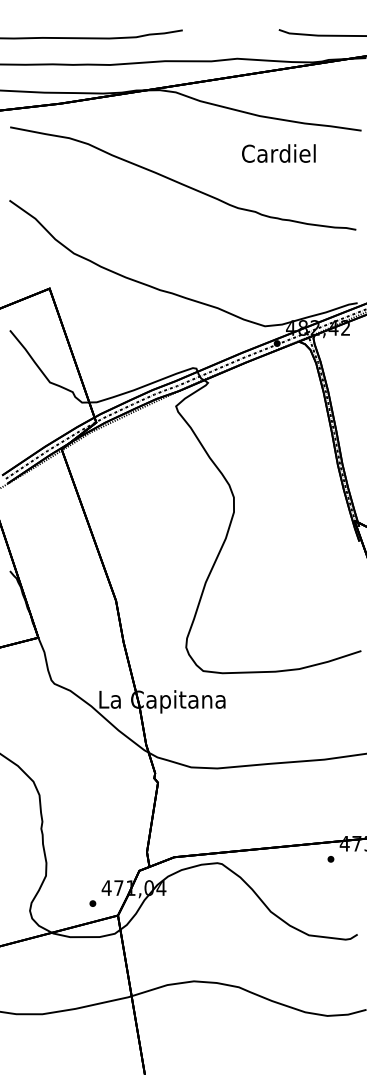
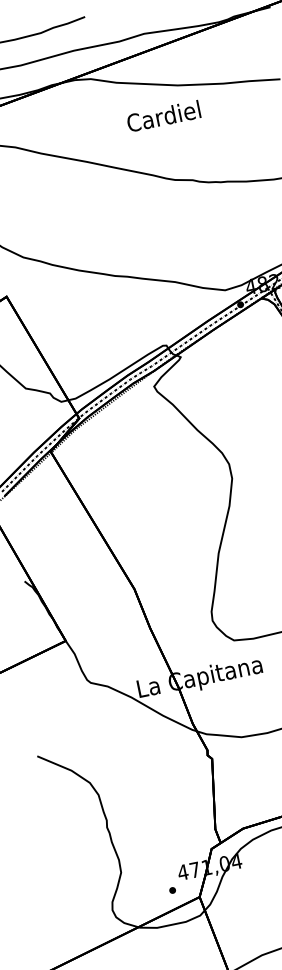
text: (278, 153) -> (163, 116), moved

